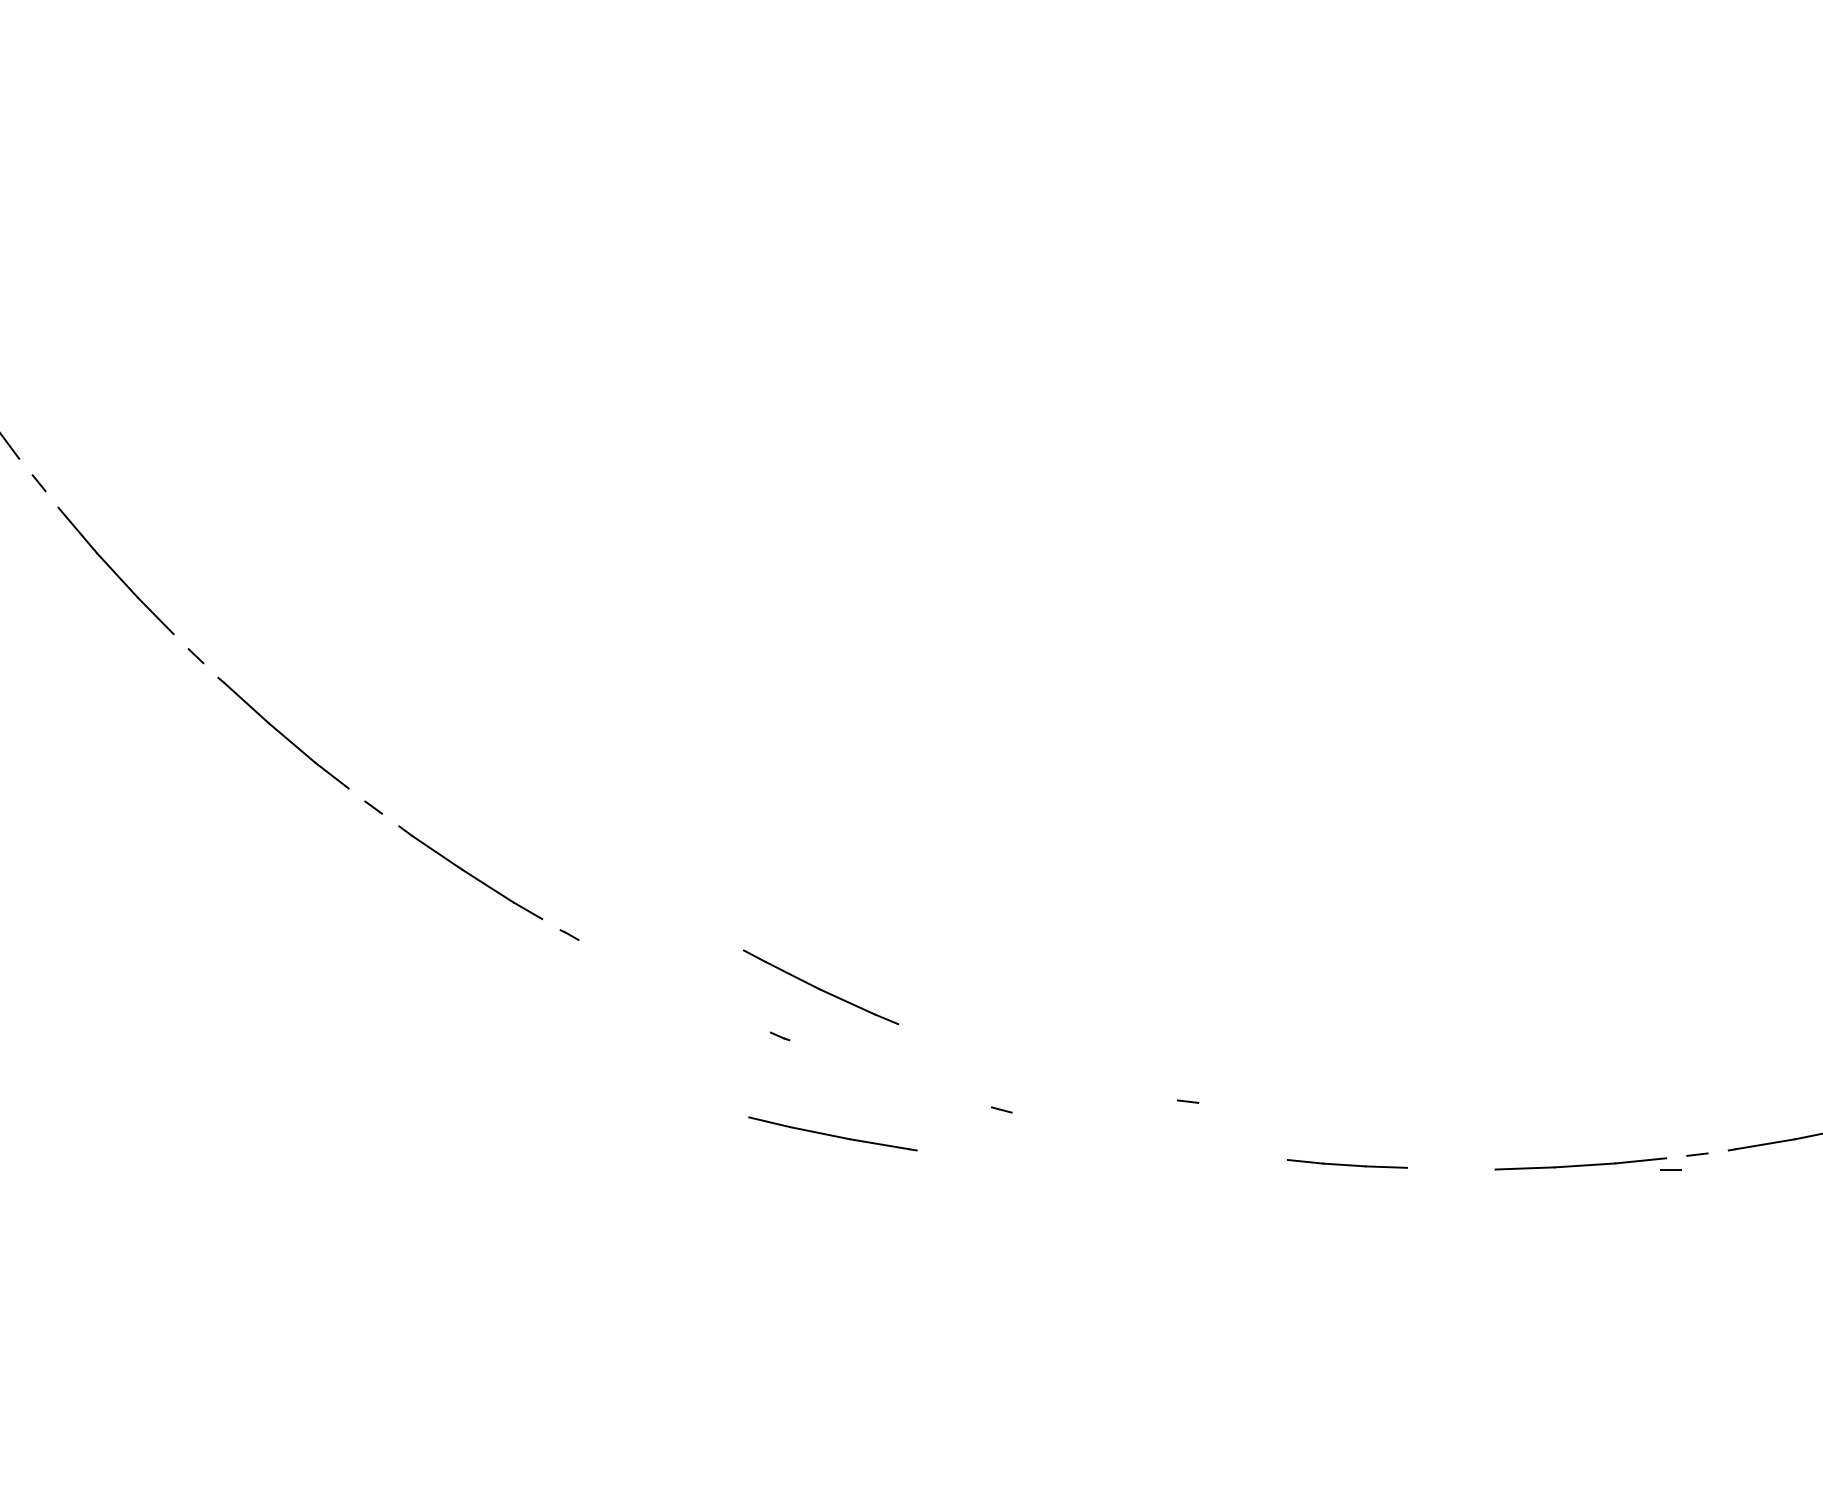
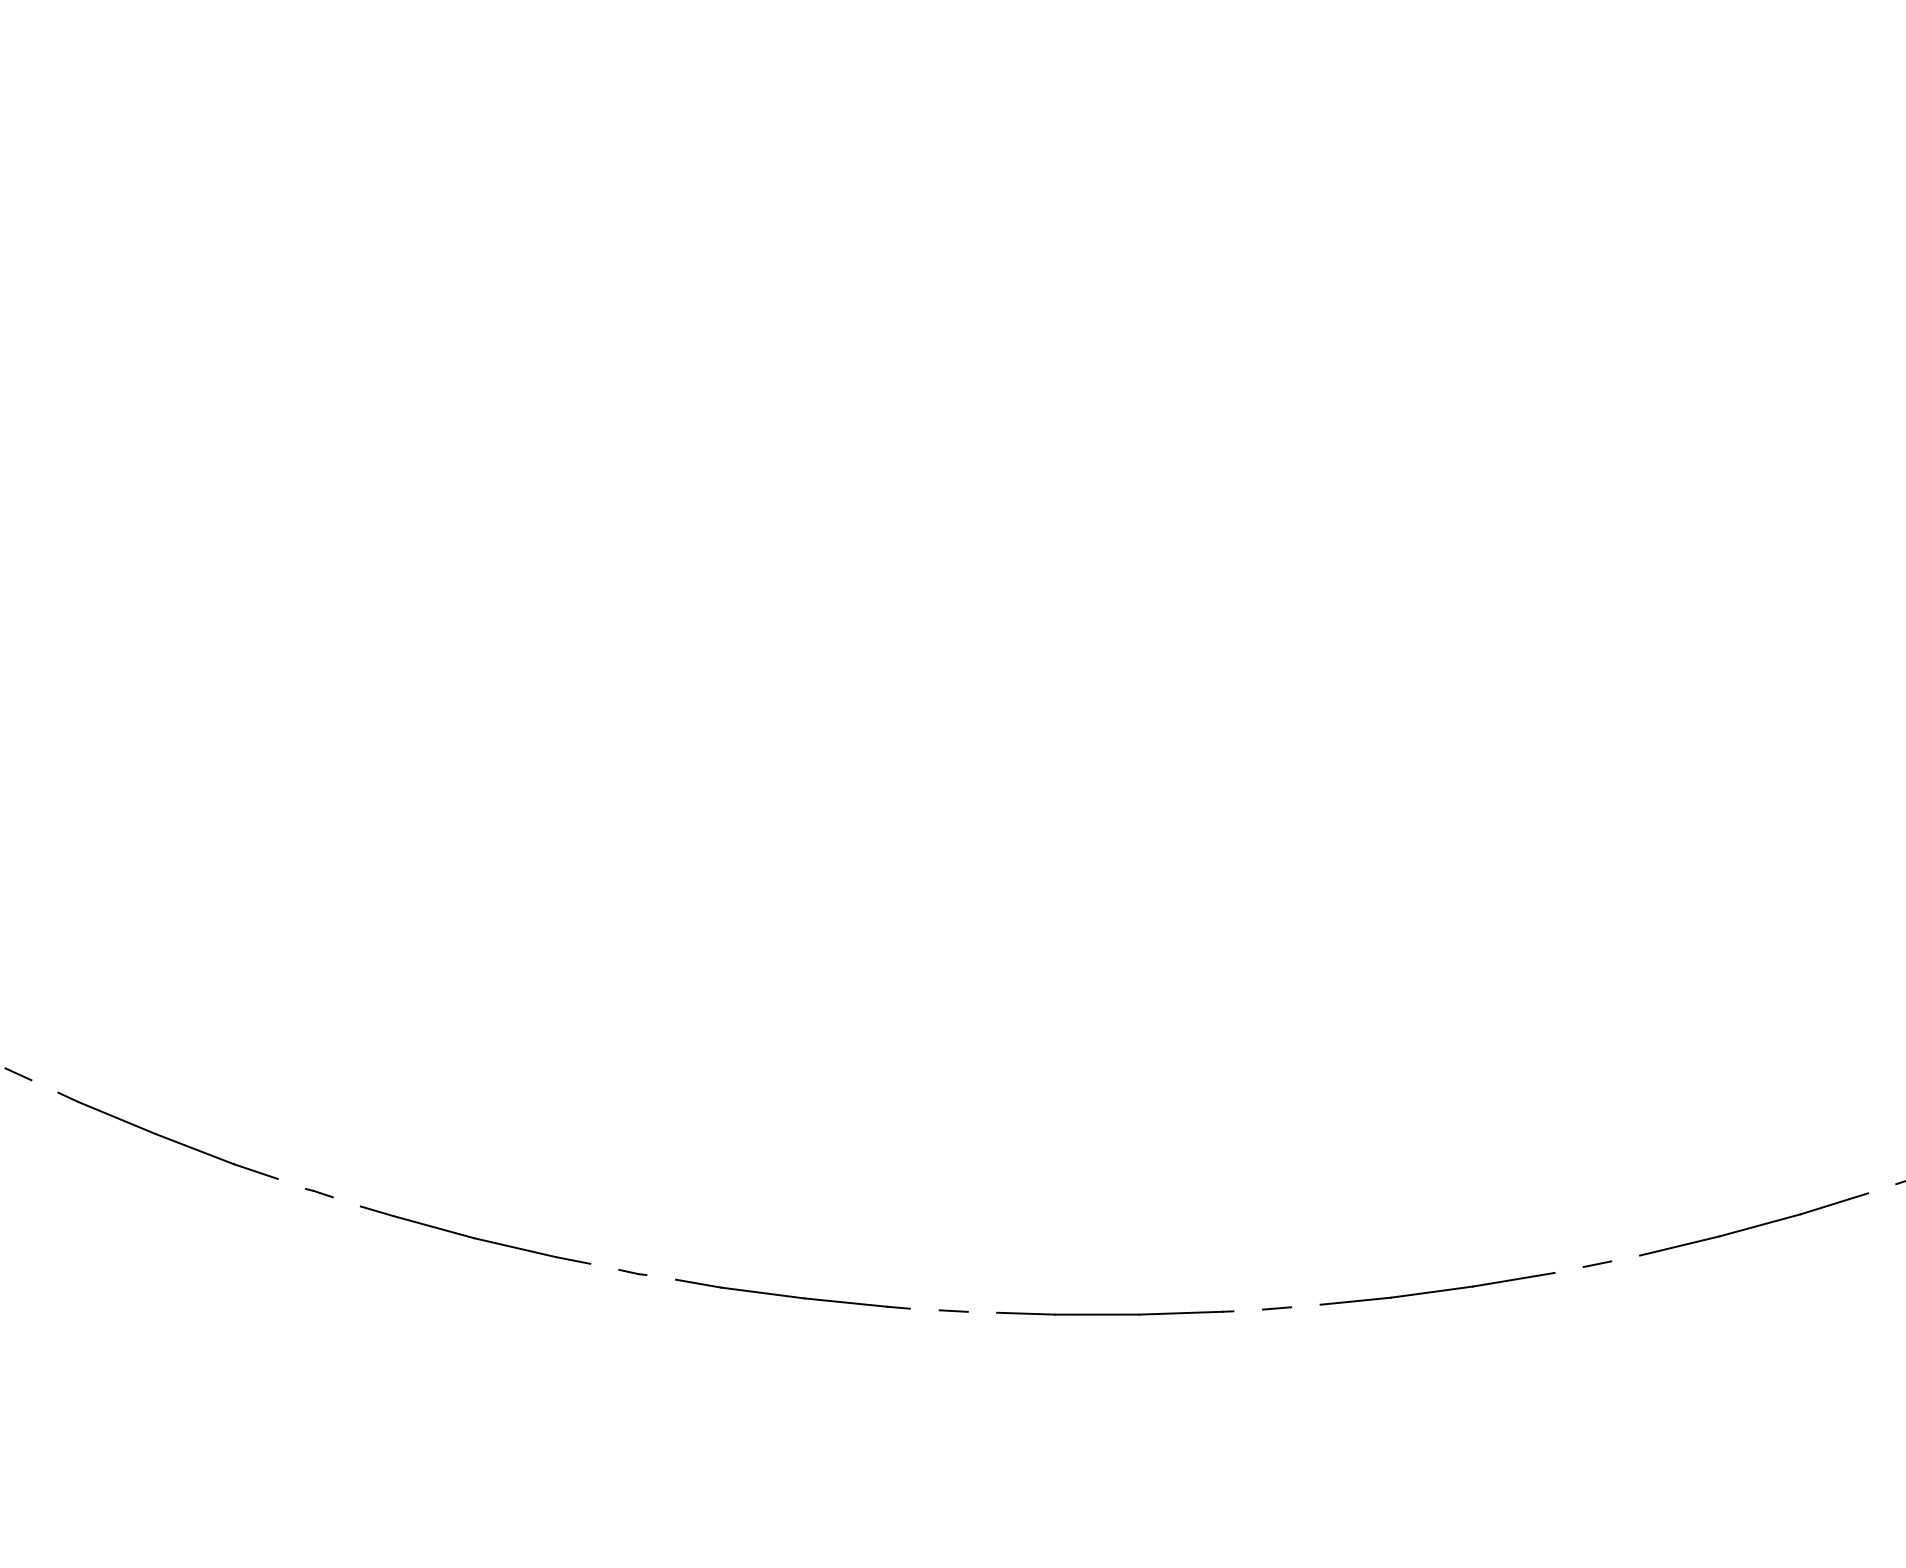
part: (821, 987) -> (476, 1235), moved
part: (889, 1074) -> (791, 1293), added
line: (1188, 1101) -> (1277, 1308), moved
part: (832, 1133) -> (1114, 1311), moved
part: (1347, 1163) -> (1437, 1288), size x1.43
line: (1670, 1169) -> (1596, 1264), moved

